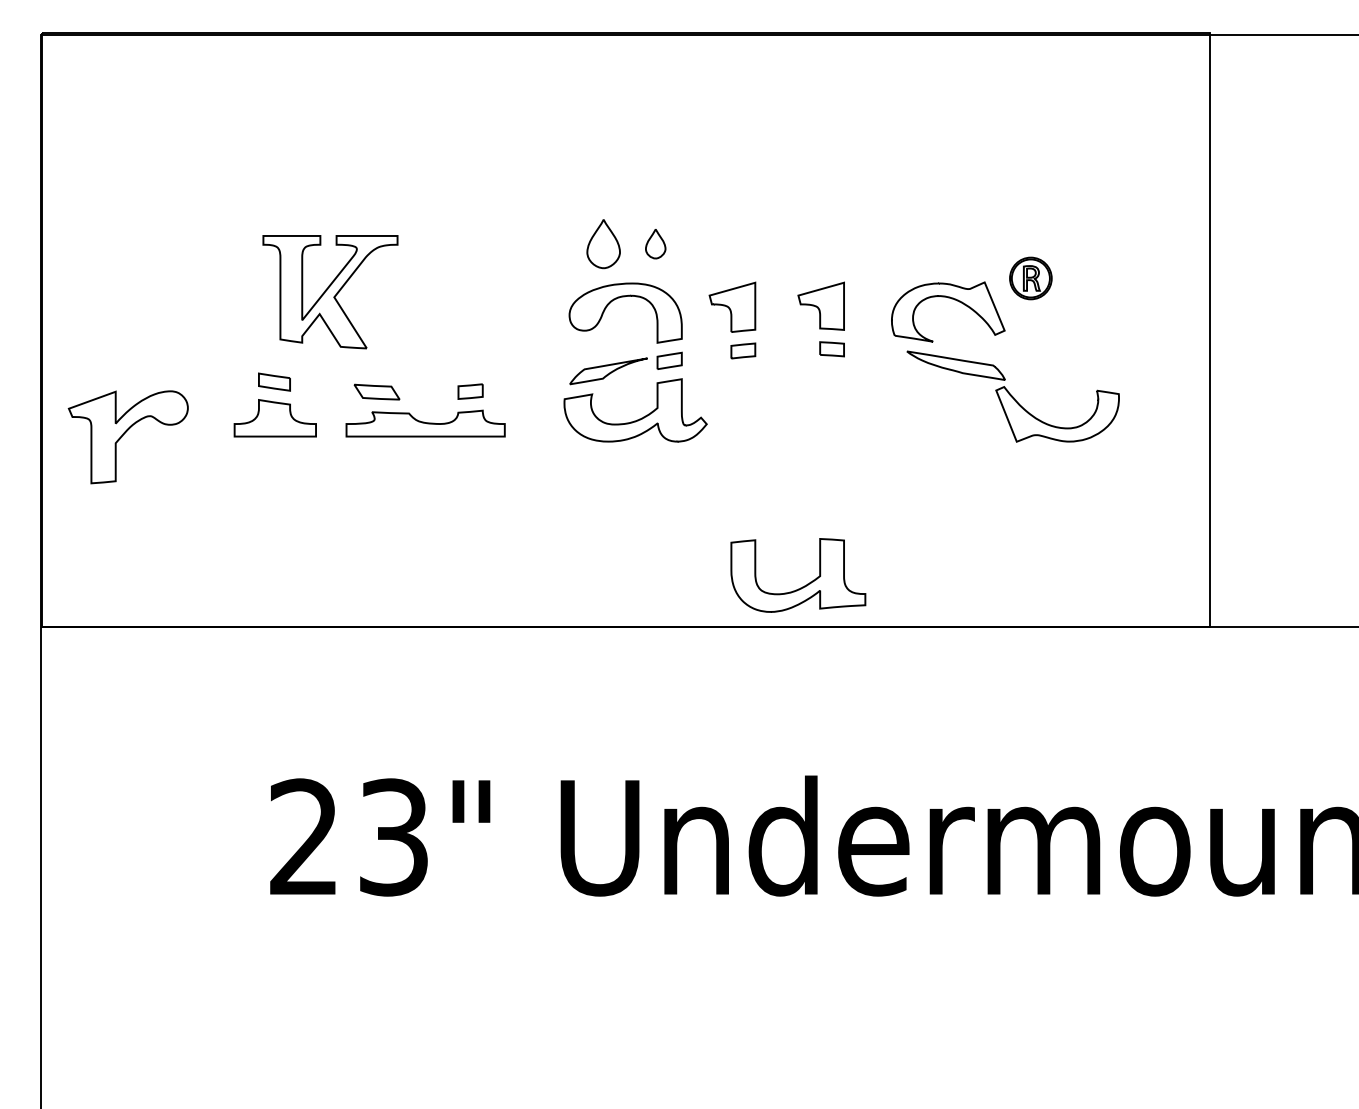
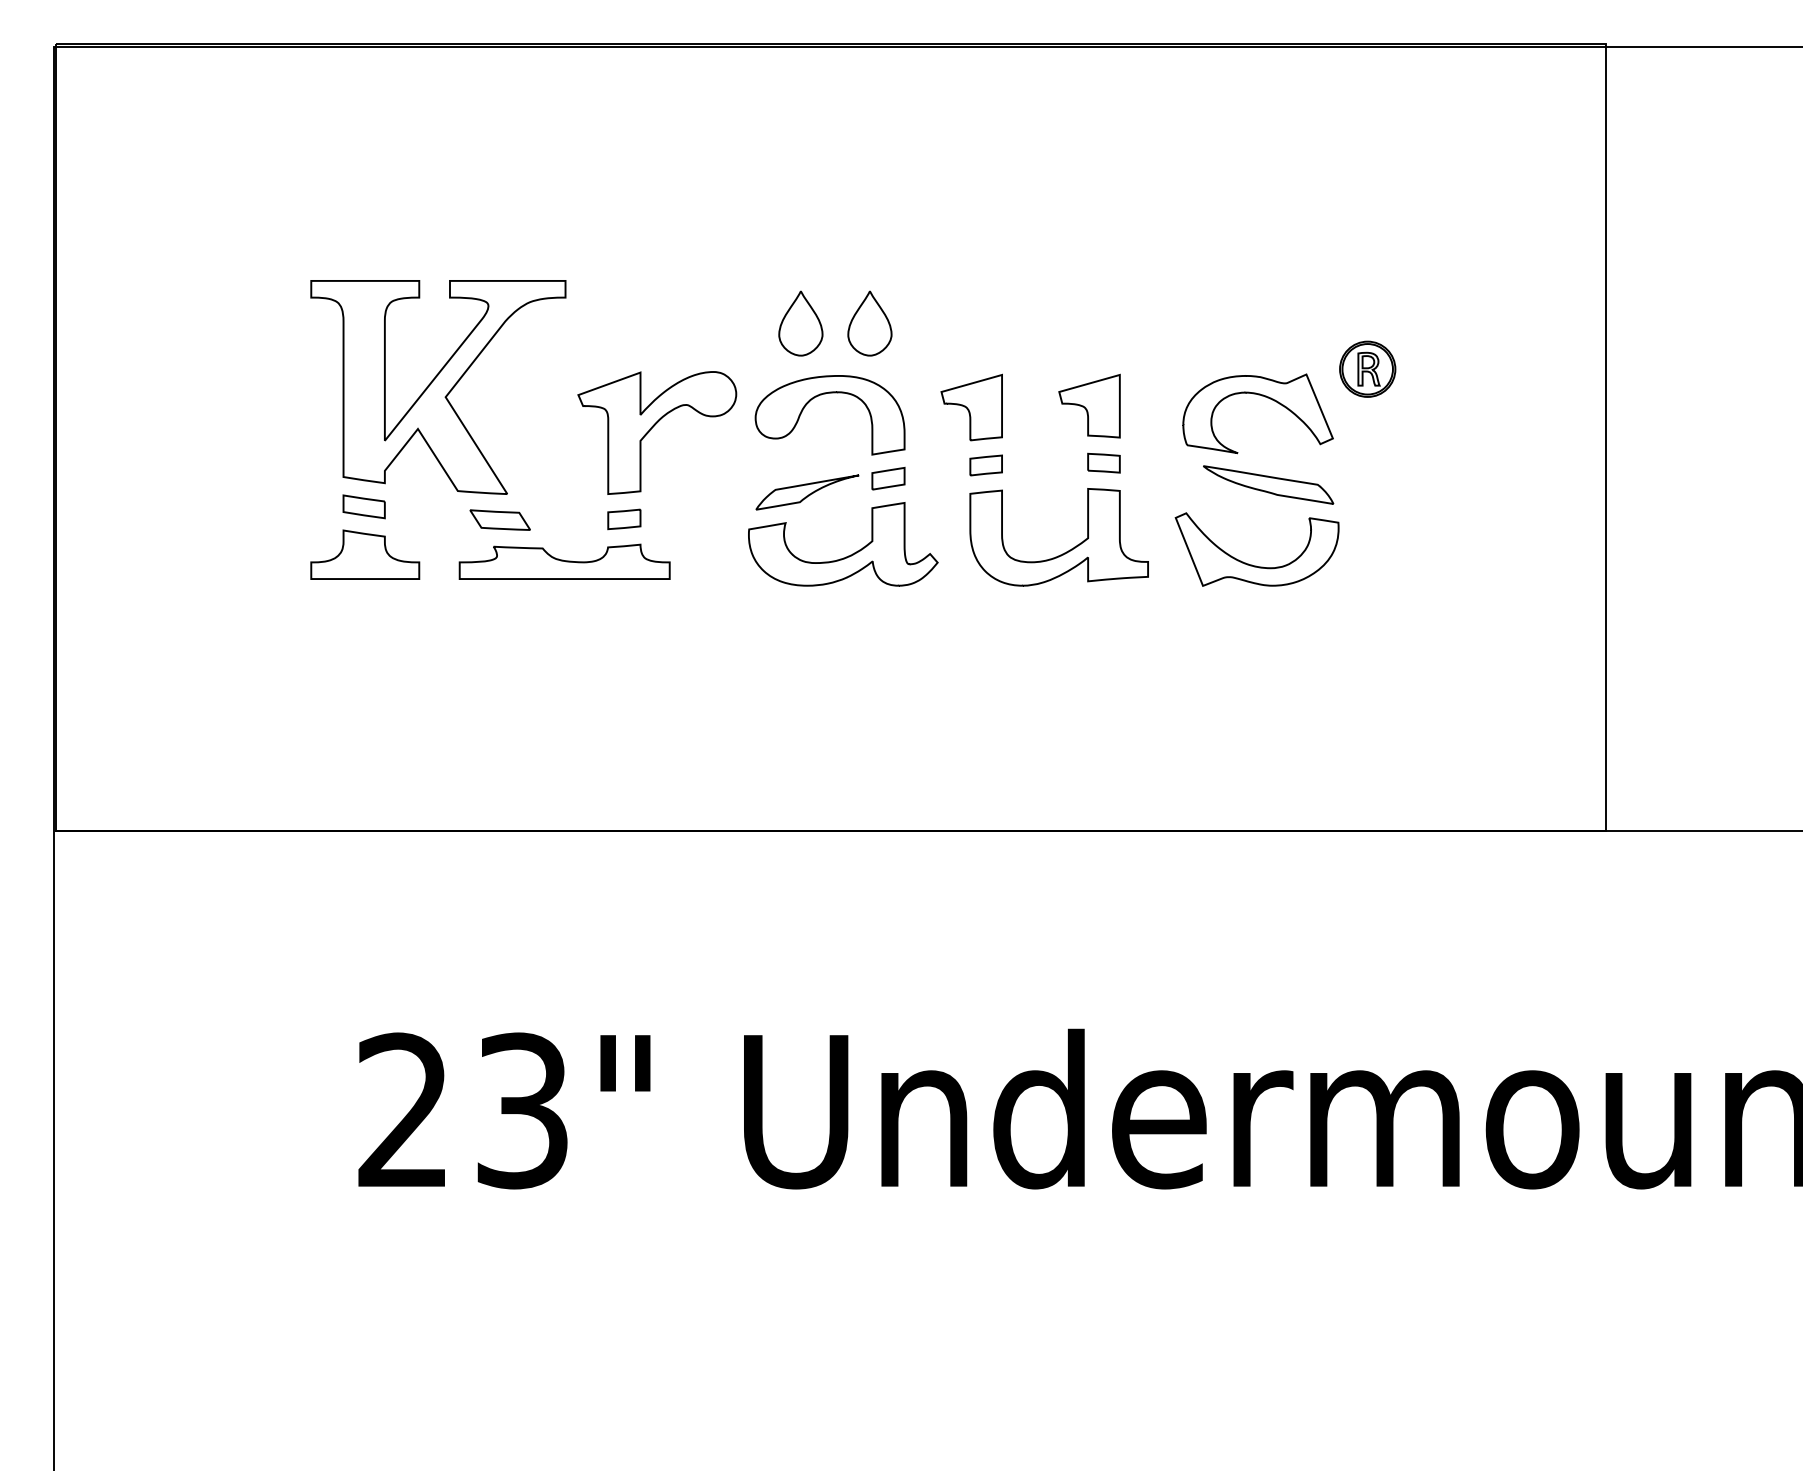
part: (655, 243) -> (869, 323), size x1.67
part: (330, 292) -> (438, 387), size x1.43
part: (1054, 425) -> (1252, 564), moved
part: (125, 433) -> (653, 427), moved
part: (803, 586) -> (1066, 551), moved

